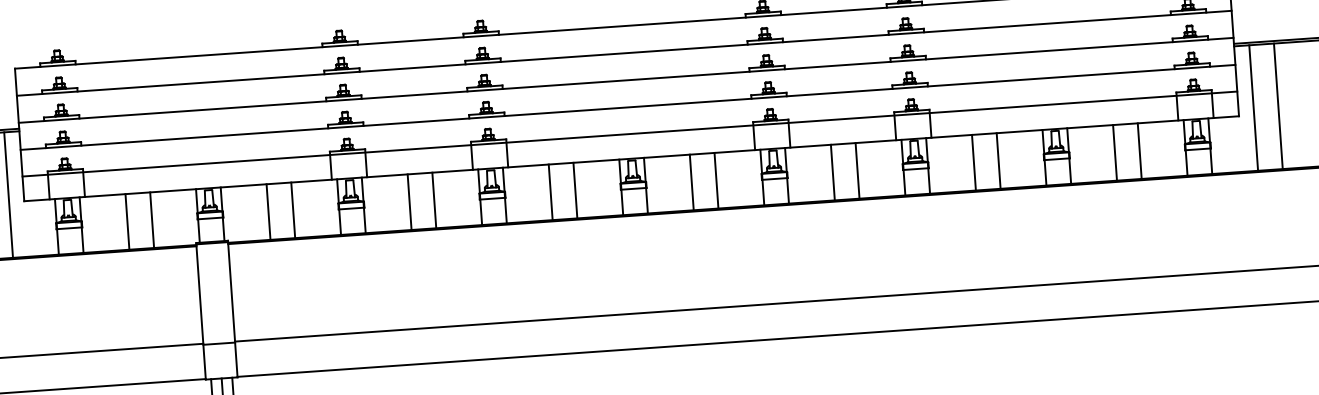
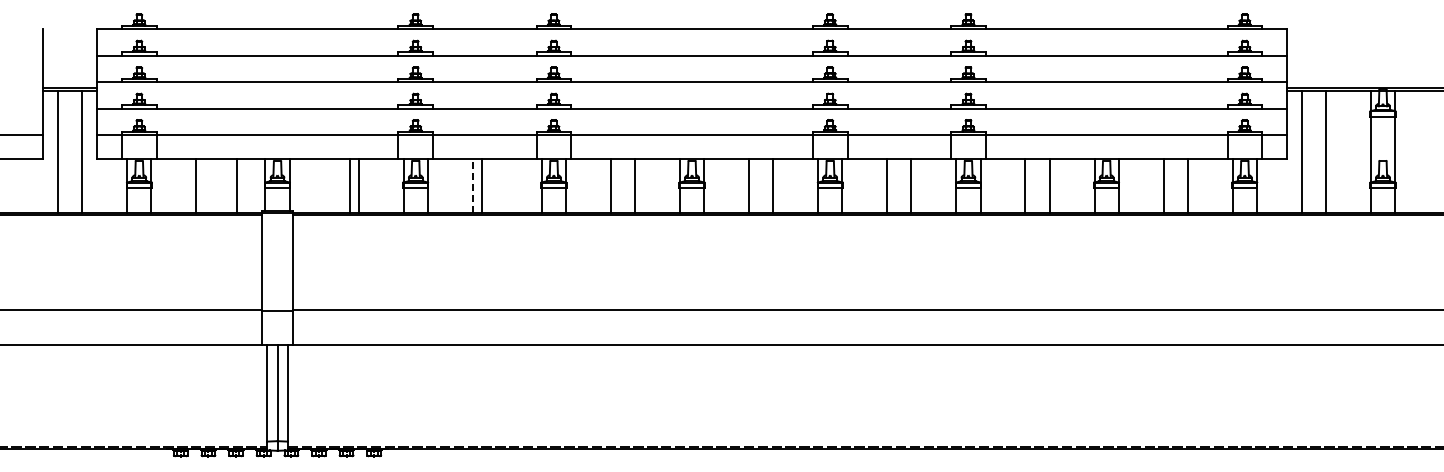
line: (433, 199) -> (481, 185), moved
line: (409, 201) -> (472, 185), solid -> dashed
line: (268, 211) -> (349, 185), moved
line: (152, 219) -> (236, 185), moved

